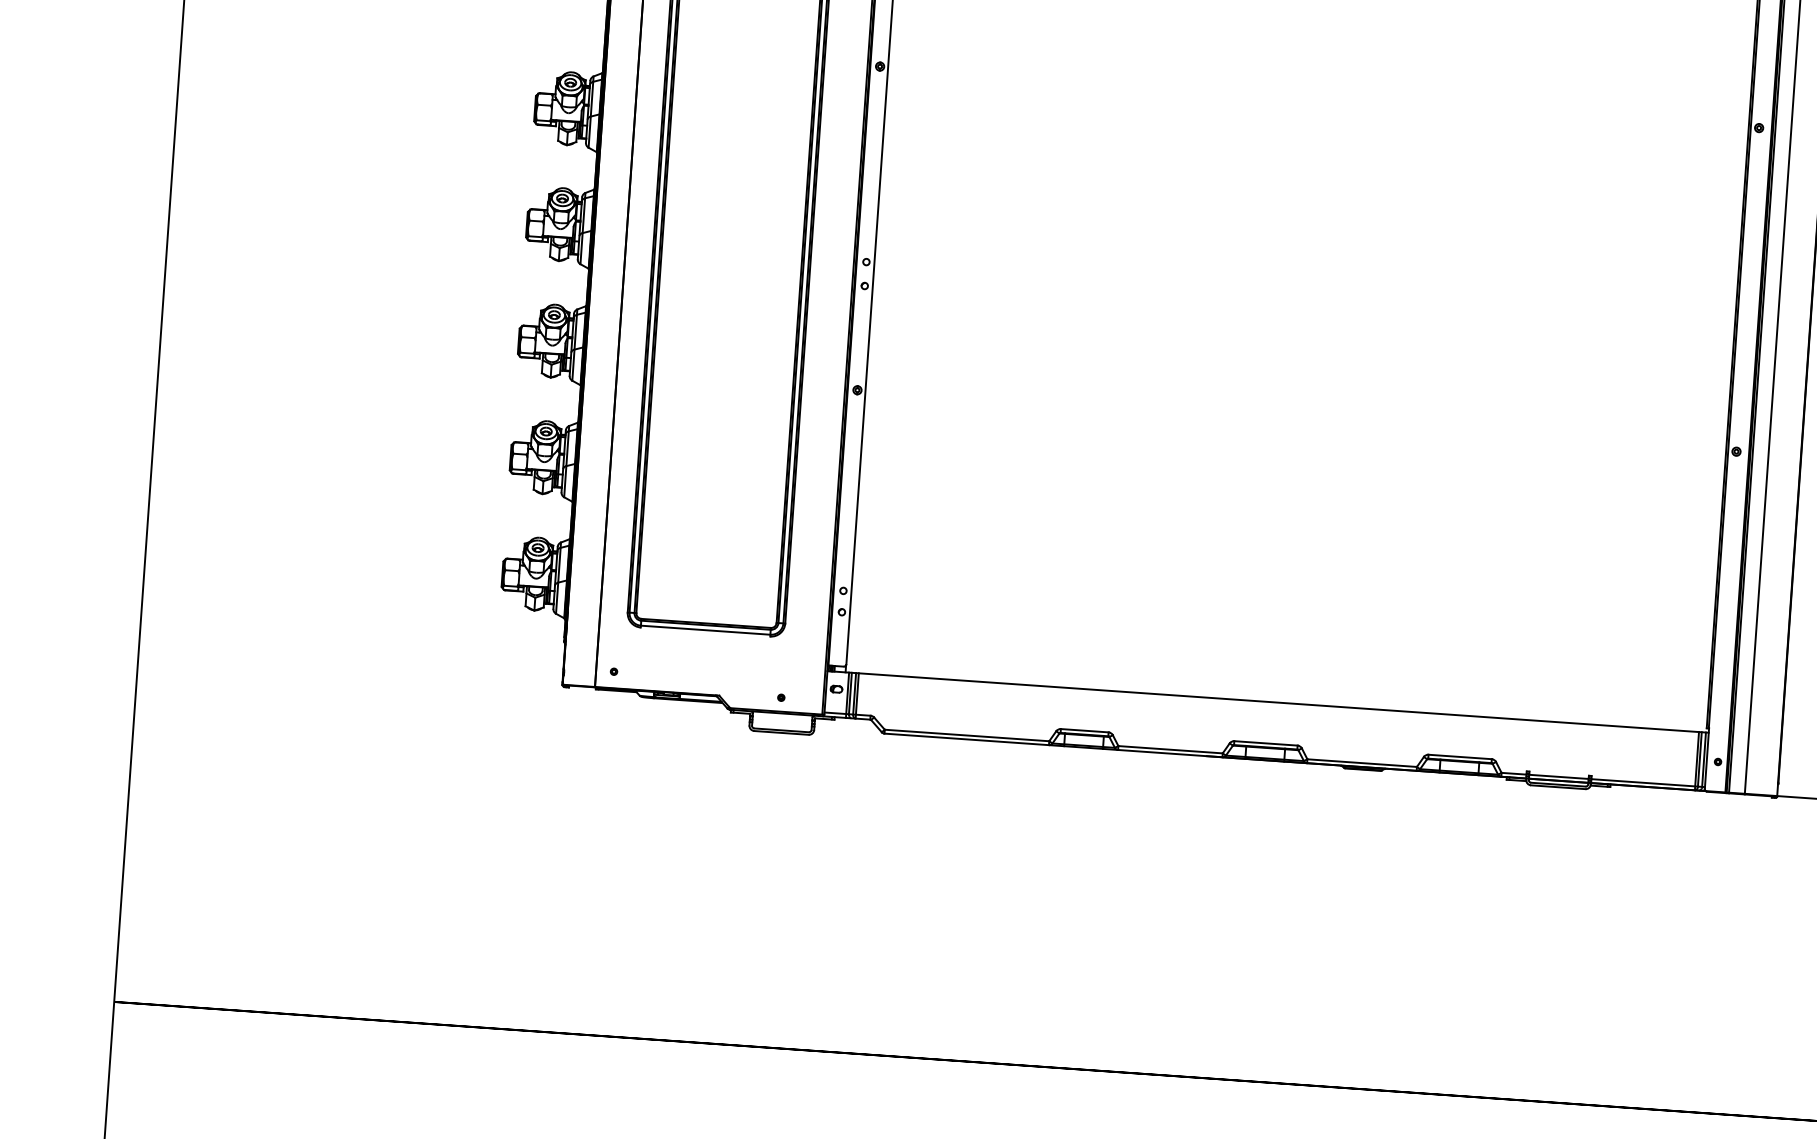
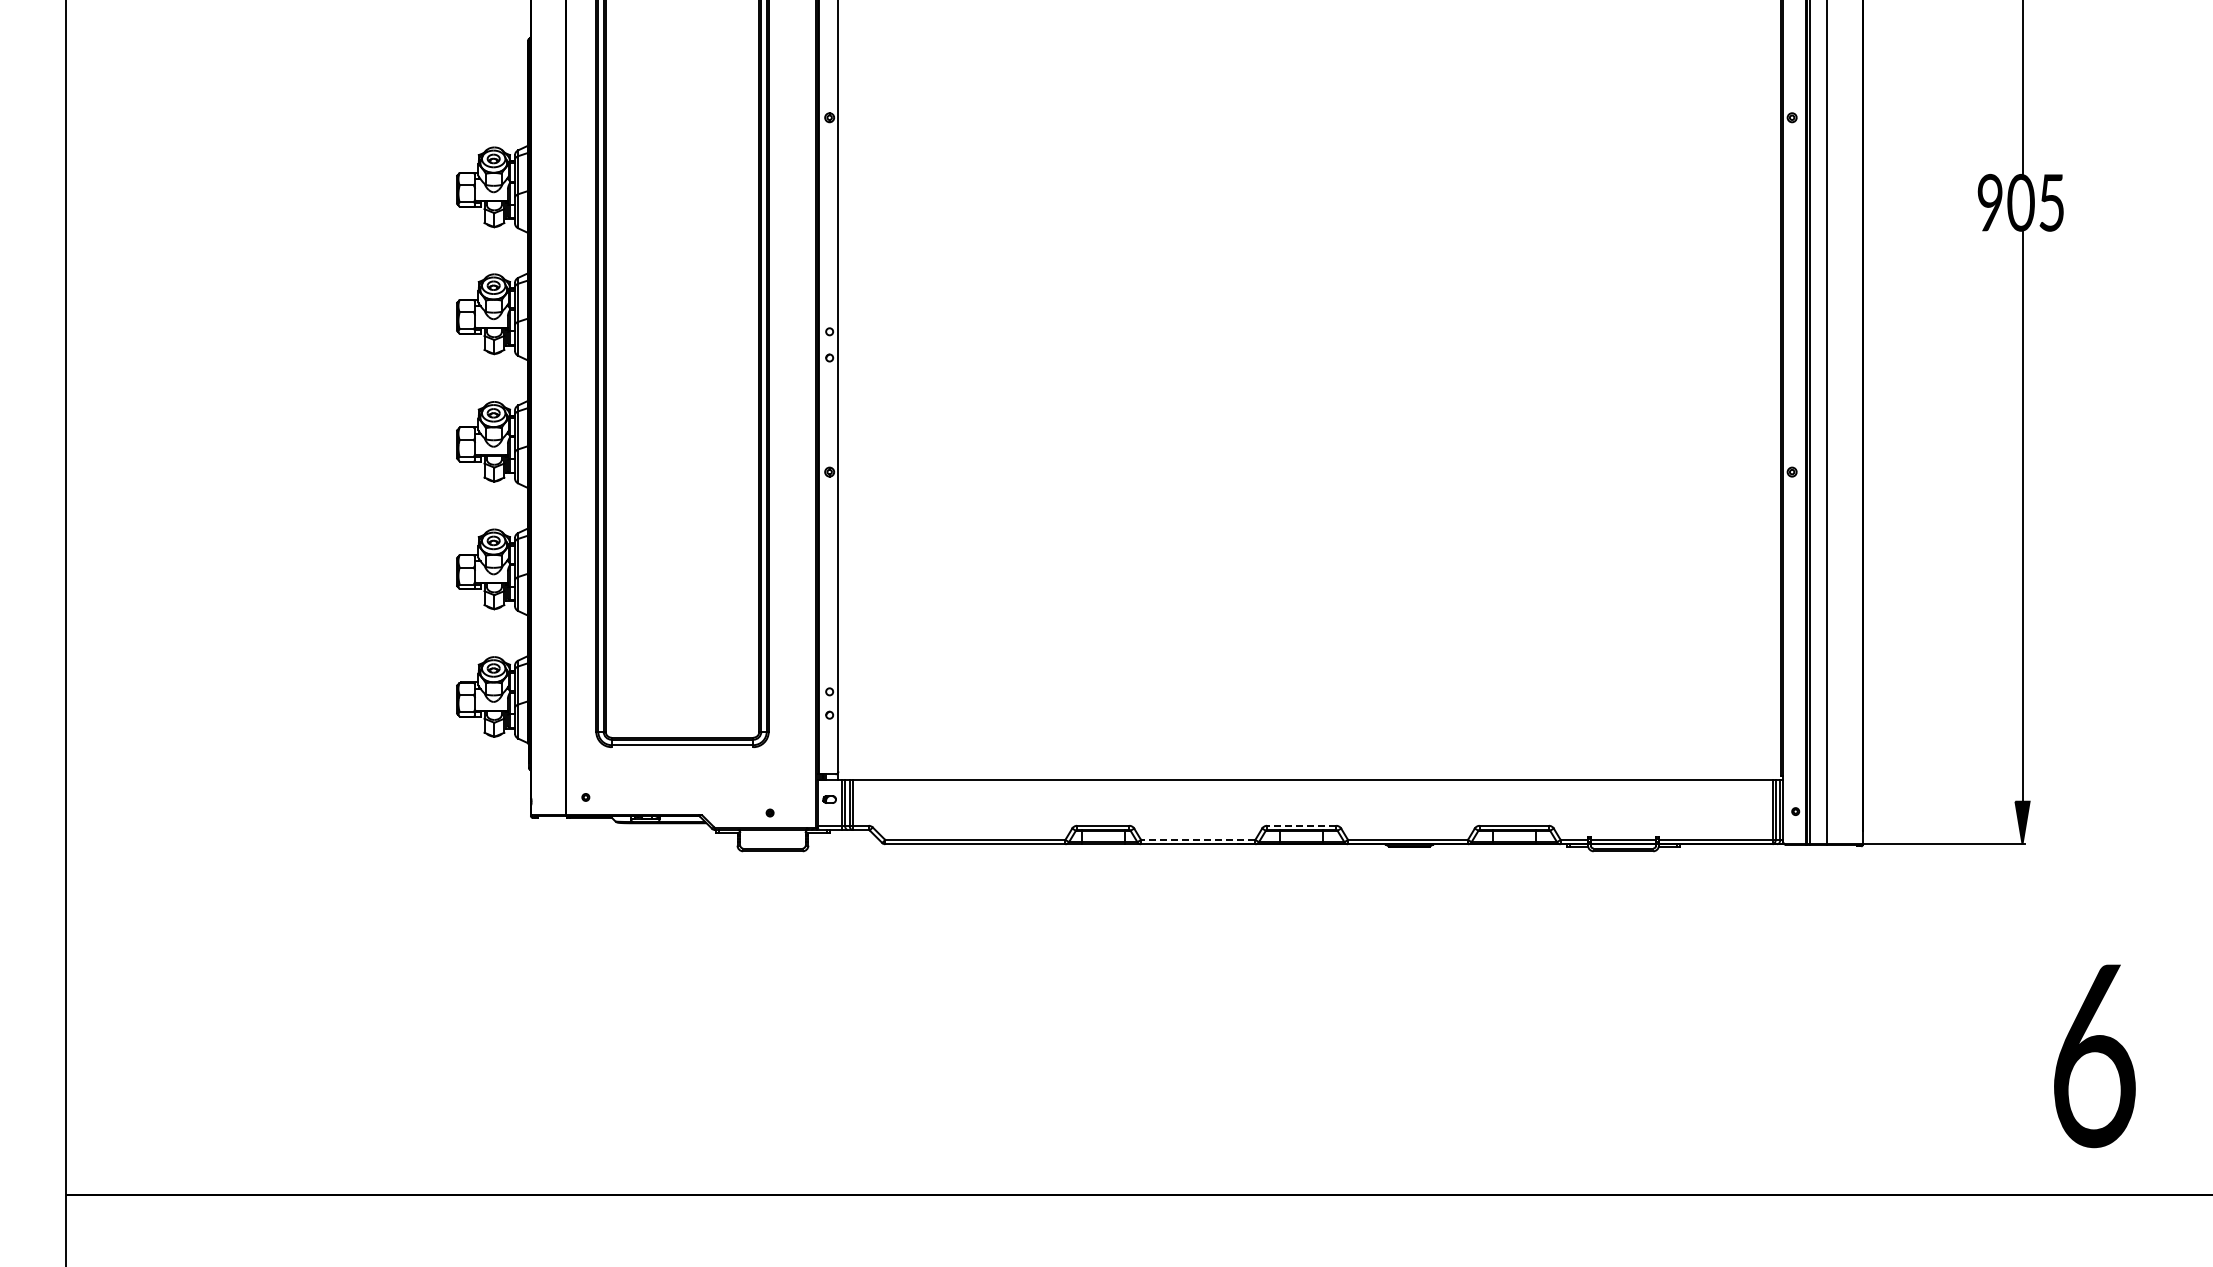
line: (1265, 743) -> (1301, 825), solid -> dashed
line: (1169, 749) -> (1197, 839), solid -> dashed

